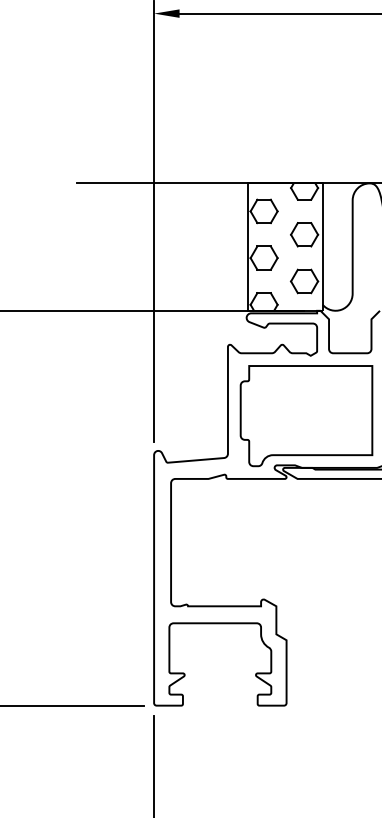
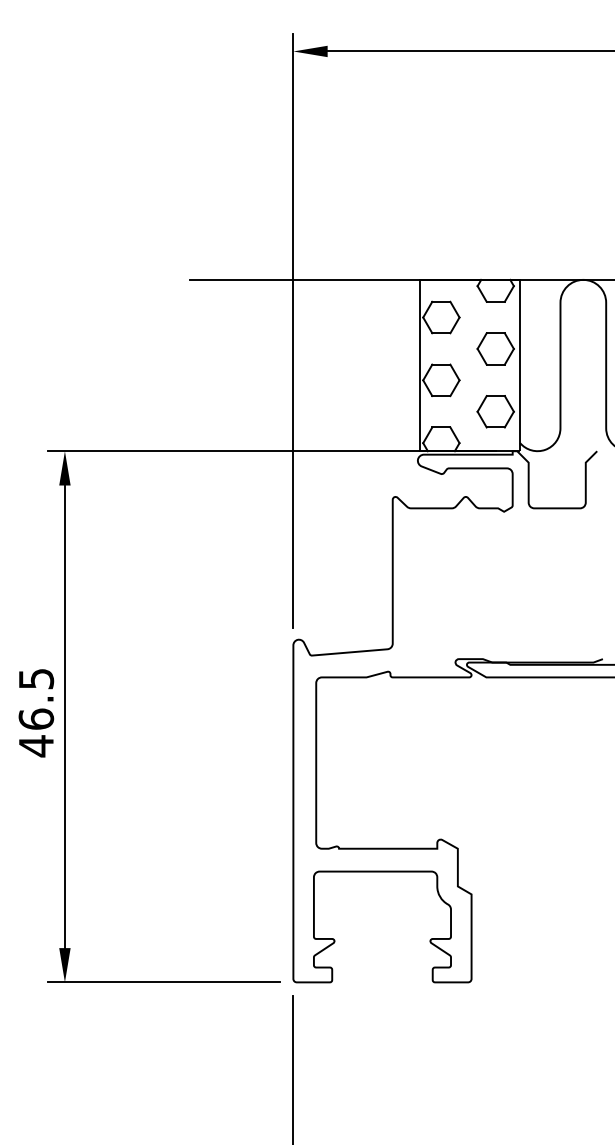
part: (306, 415) -> (498, 592), removed

